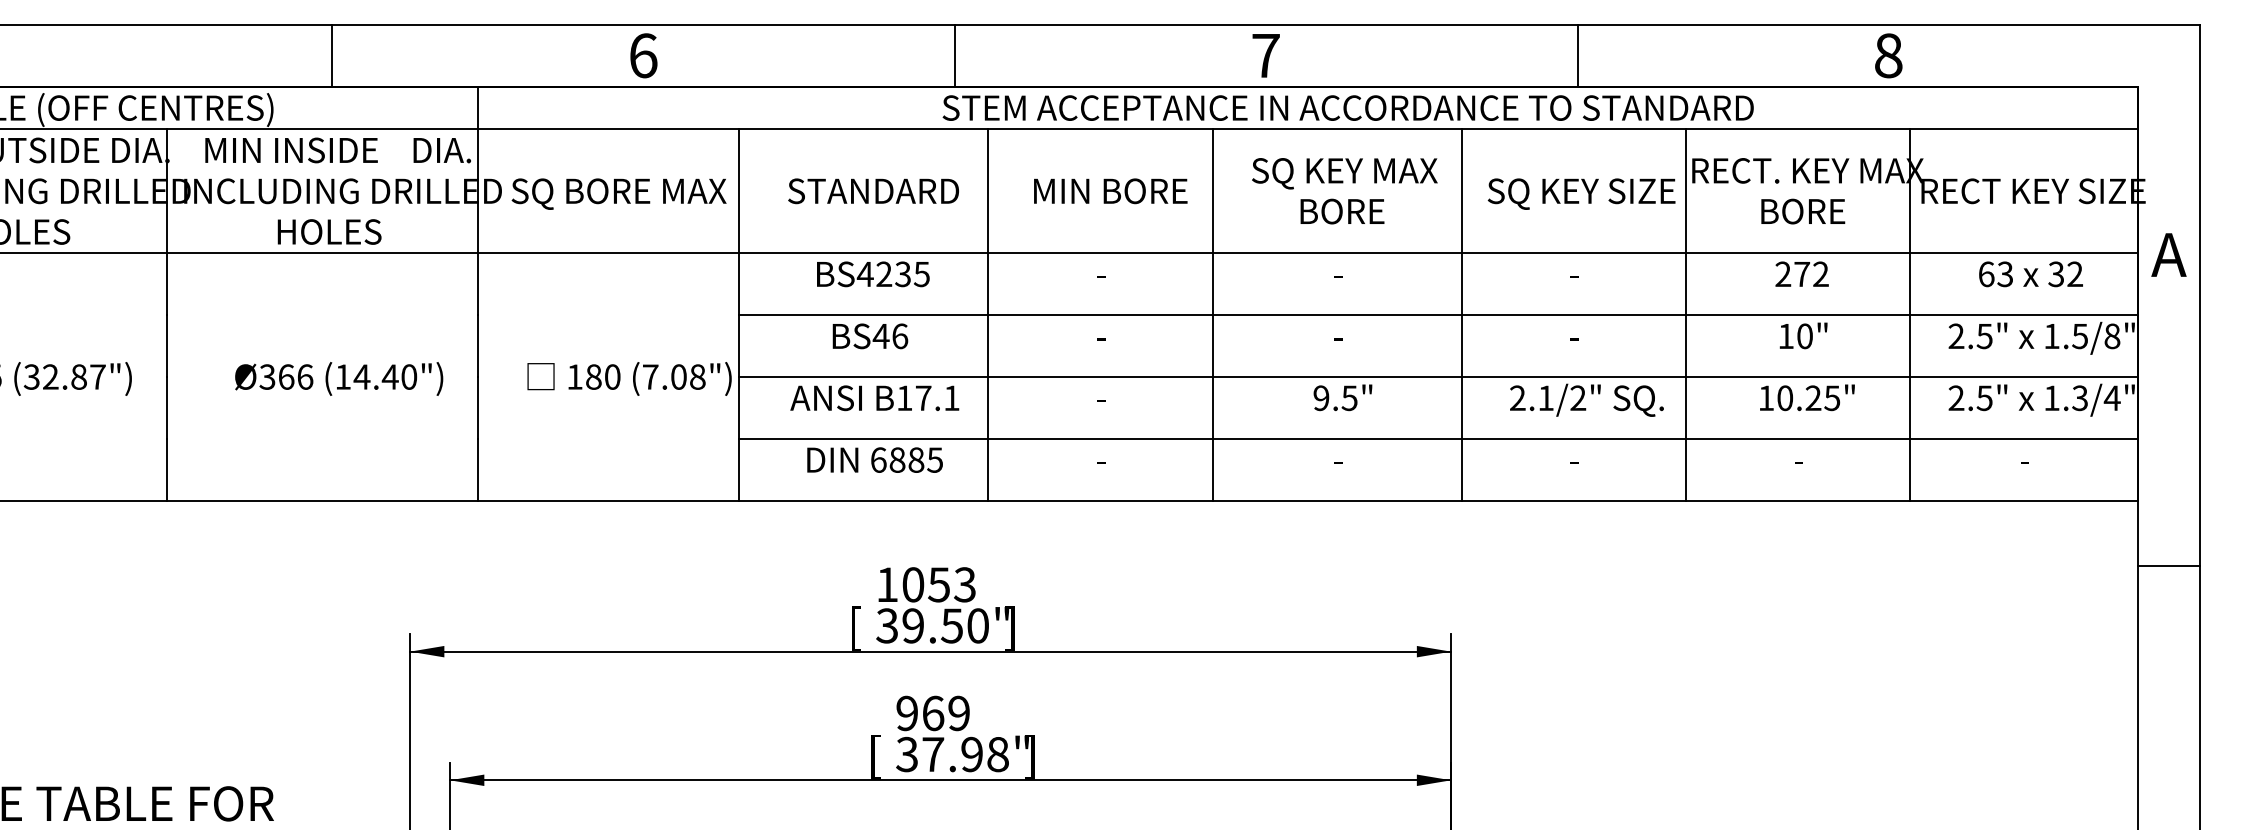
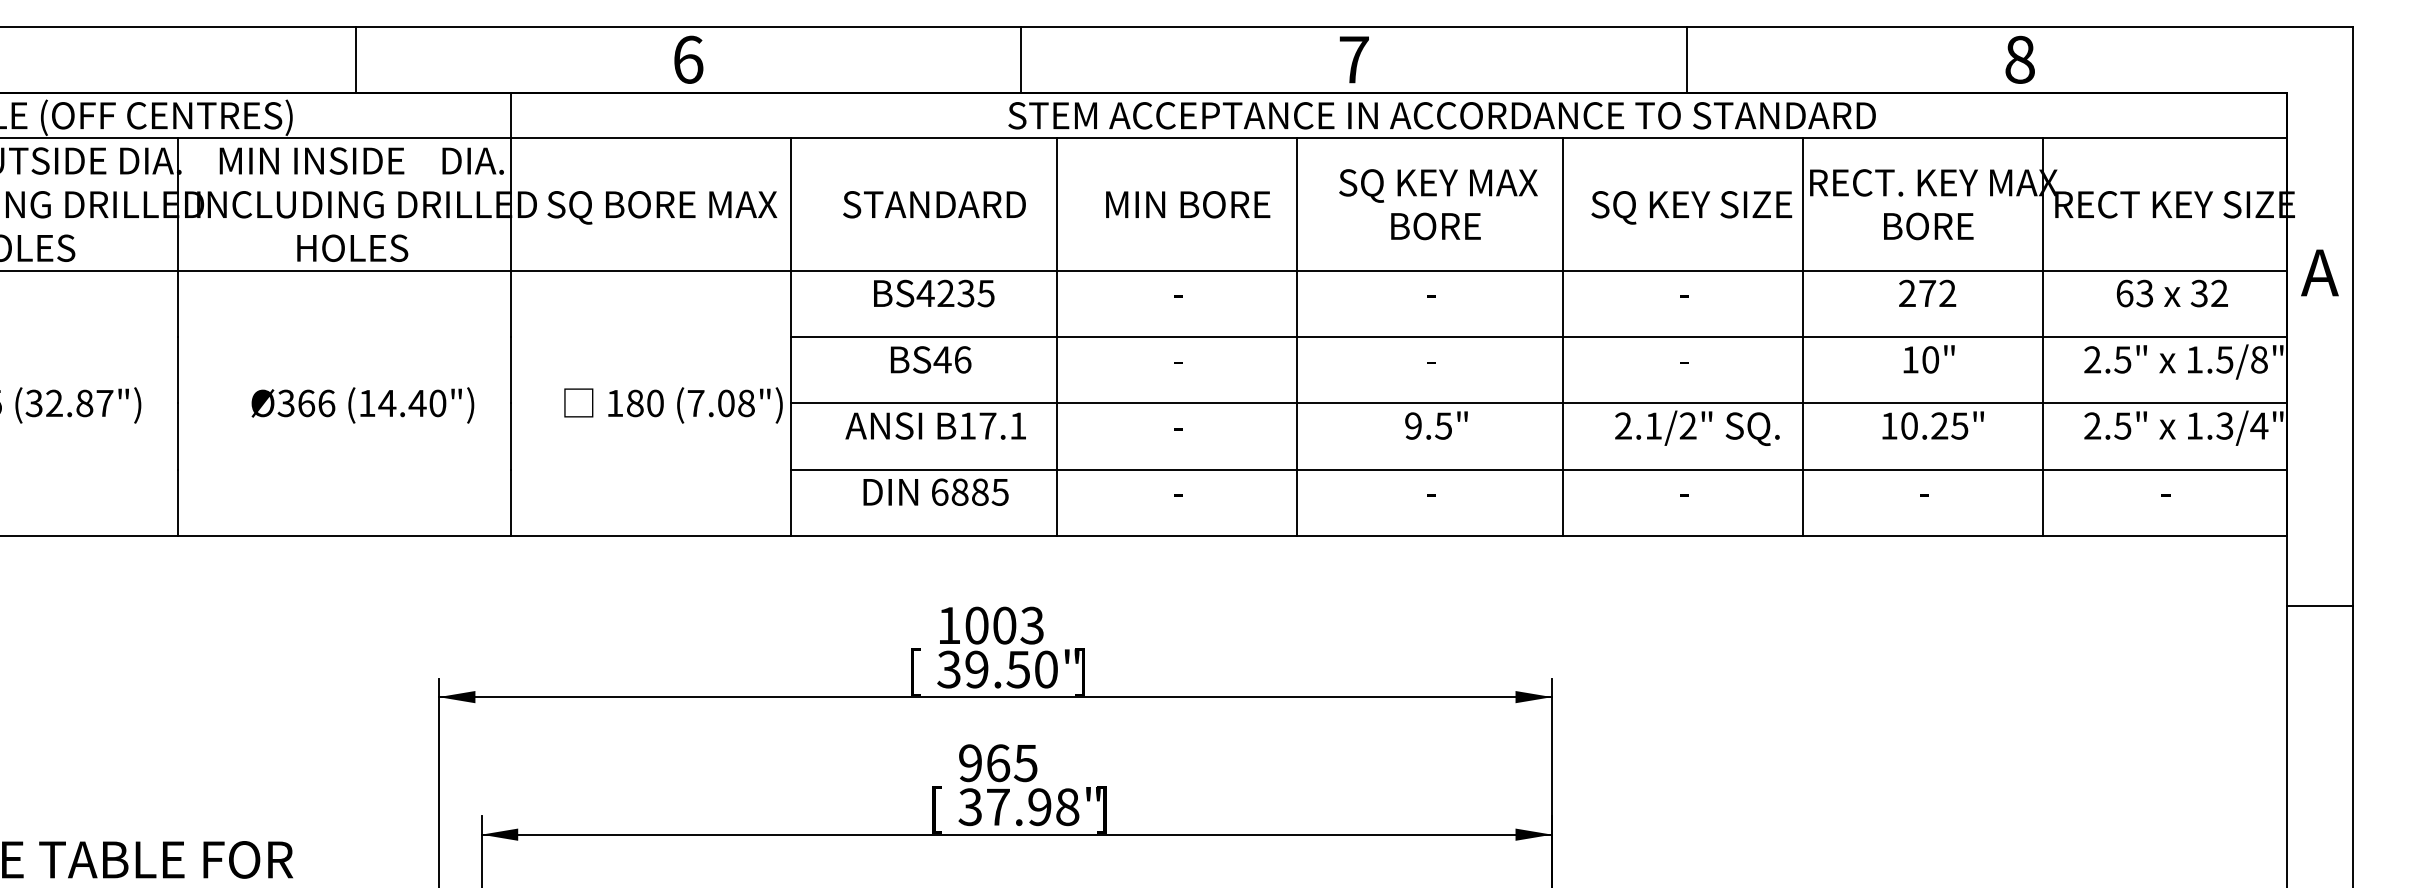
text: (939, 584) -> (1004, 625), 1053 -> 1003
text: (958, 713) -> (1025, 763), 969 -> 965

